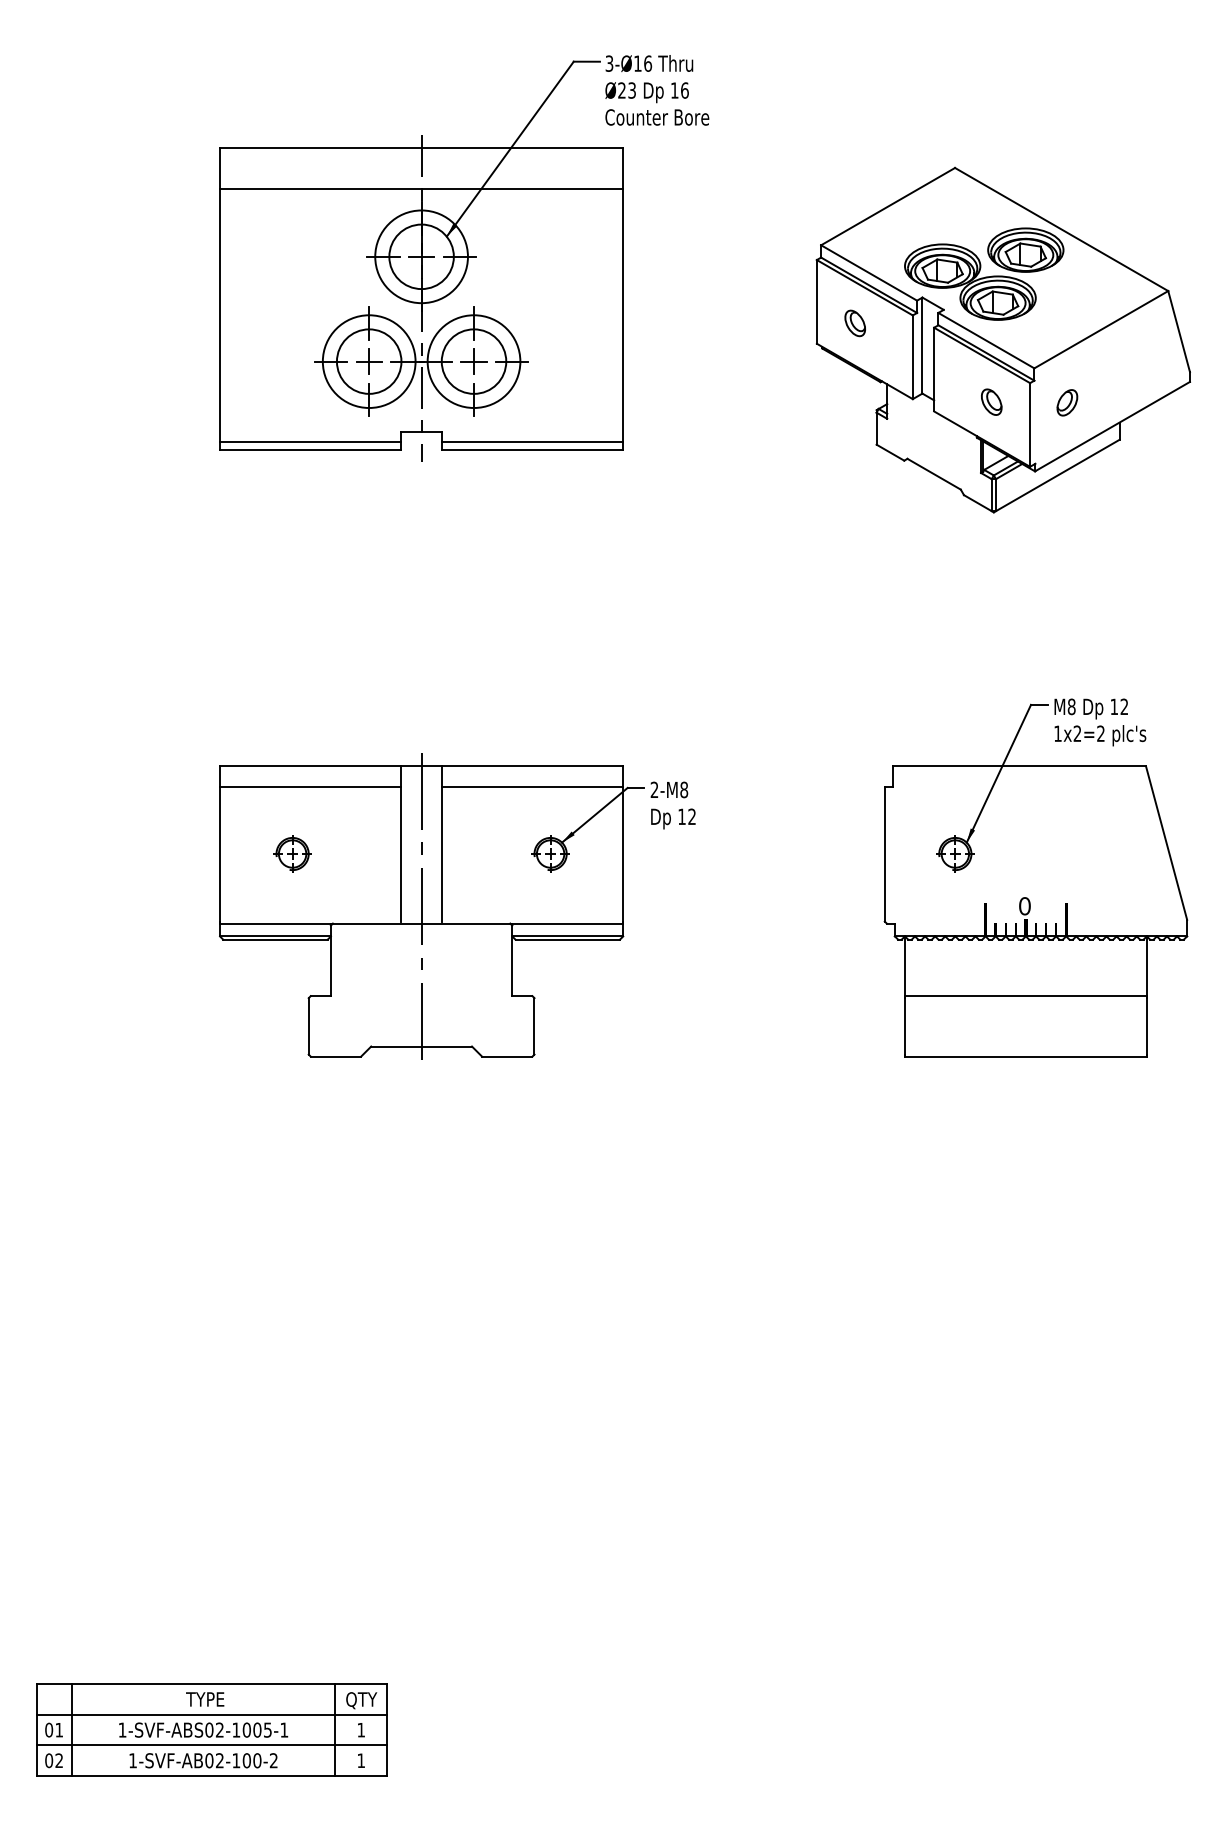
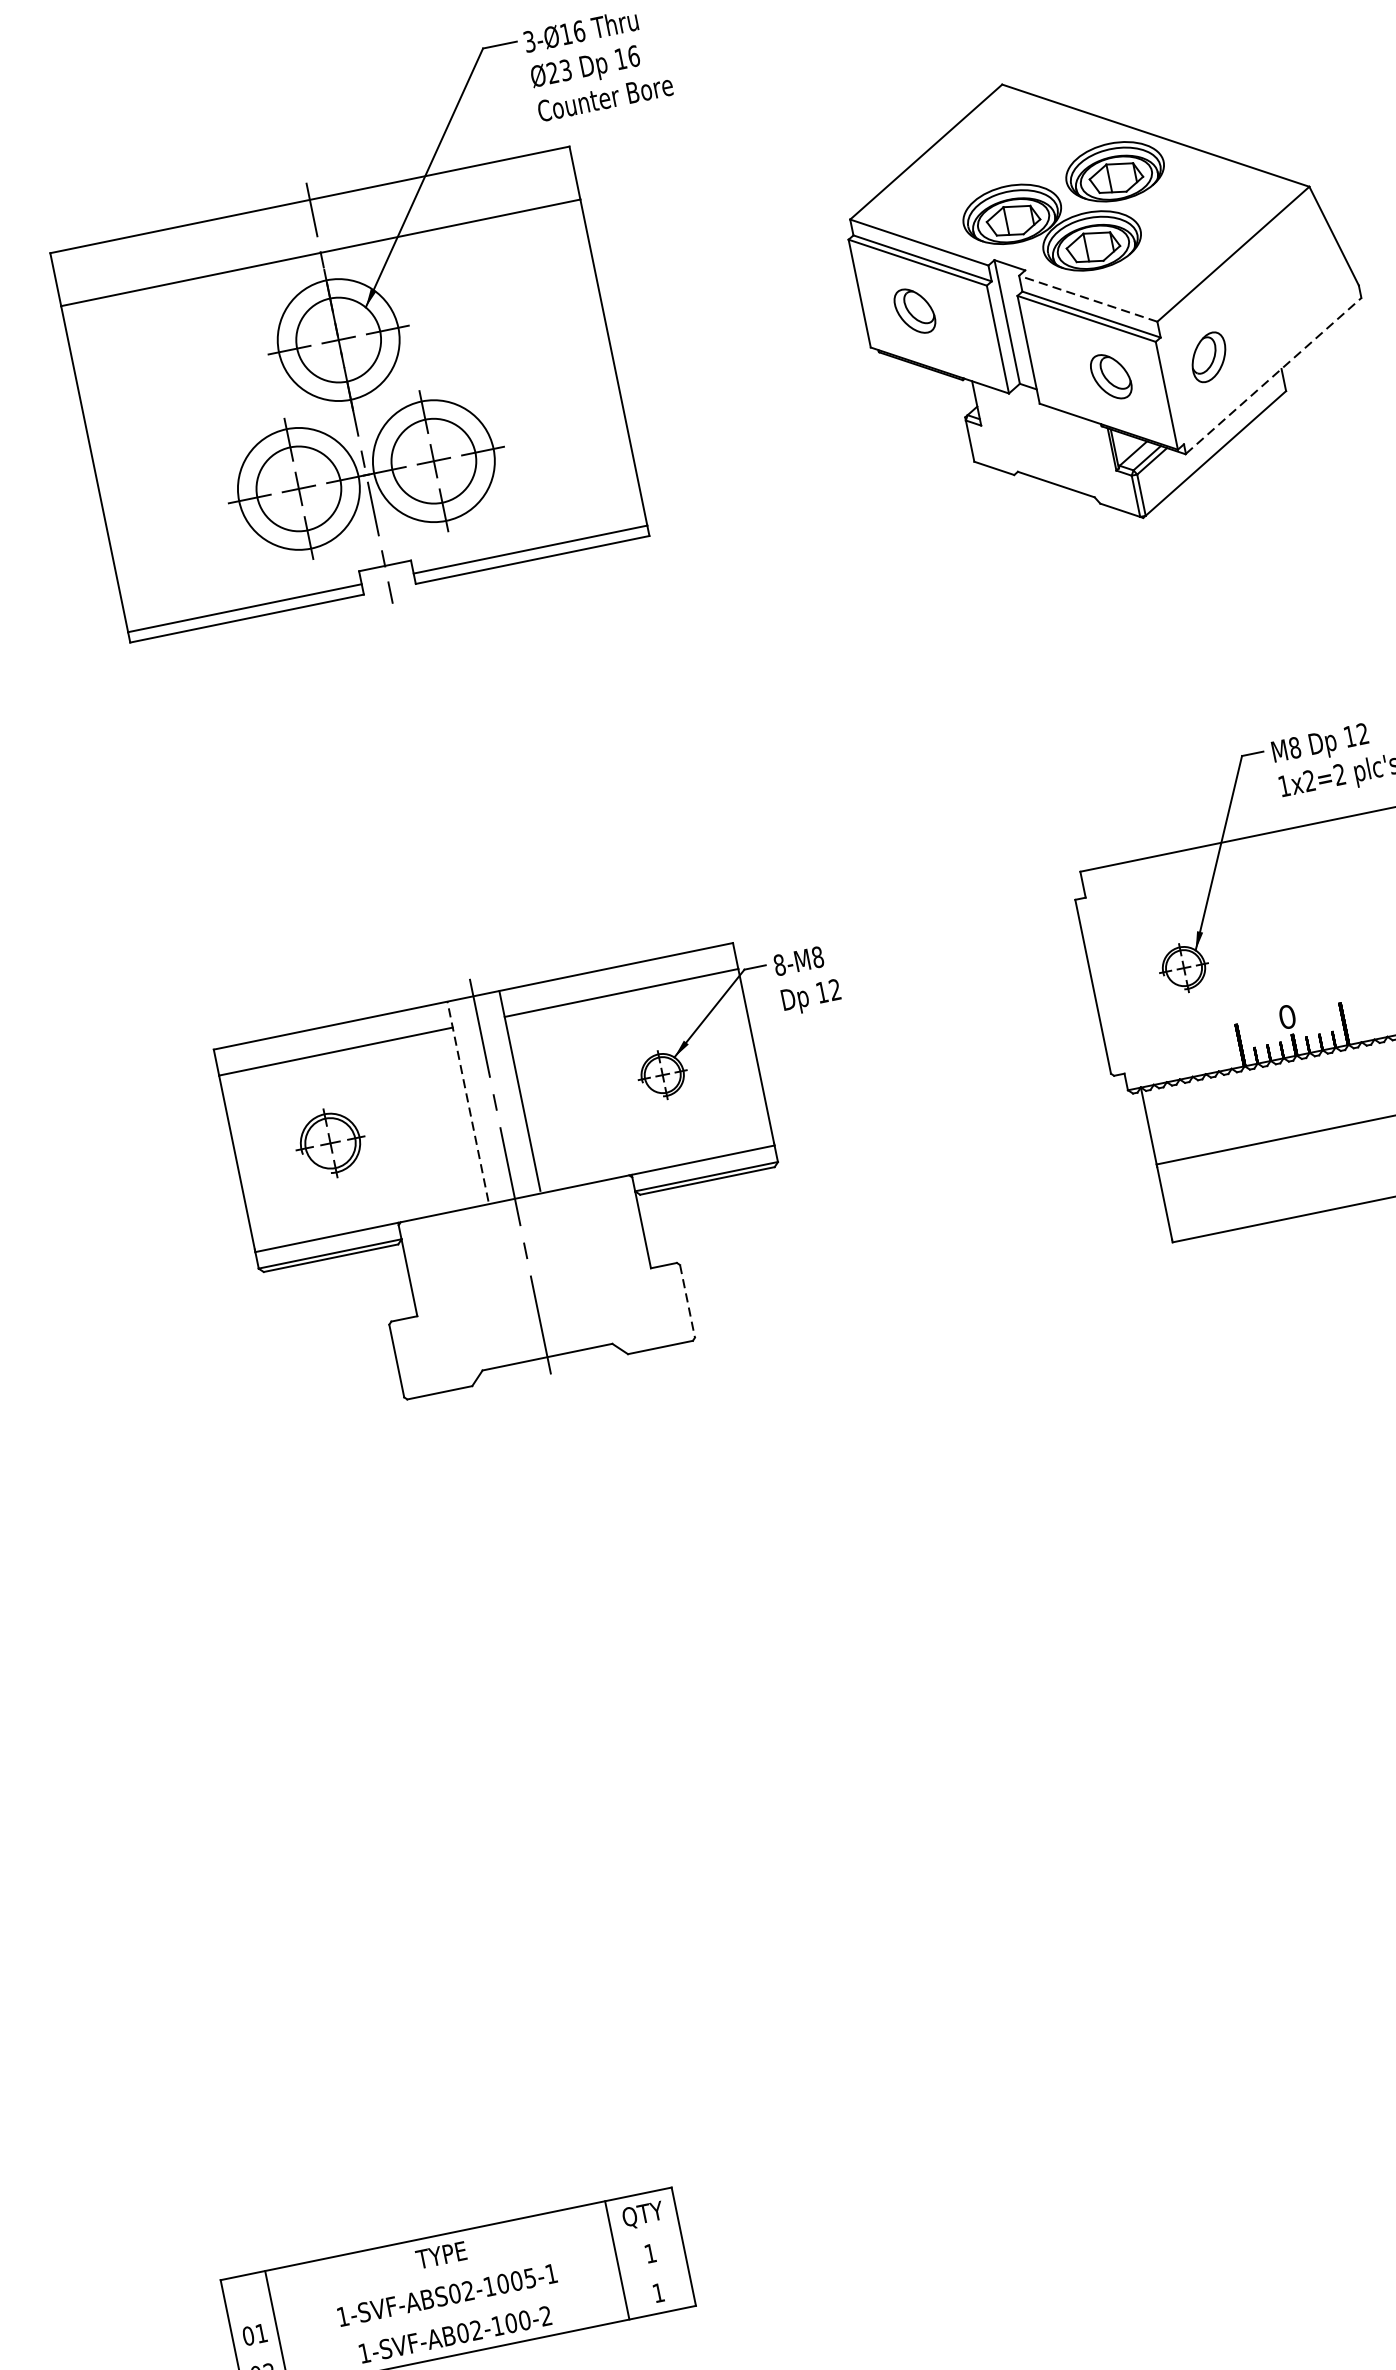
part: (854, 323) -> (913, 311), size x1.4
line: (985, 340) -> (1087, 298), solid -> dashed
part: (991, 401) -> (1110, 375), size x1.4
part: (1067, 402) -> (1209, 356), size x1.4
line: (1113, 426) -> (1274, 375), solid -> dashed
text: (654, 789) -> (779, 964), 2-M8 -> 8-M8
line: (401, 843) -> (467, 1100), solid -> dashed
part: (292, 853) -> (330, 1142), size x1.4
line: (534, 1026) -> (687, 1301), solid -> dashed
line: (211, 1714) -> (453, 2273), removed
line: (211, 1745) -> (461, 2312), removed

